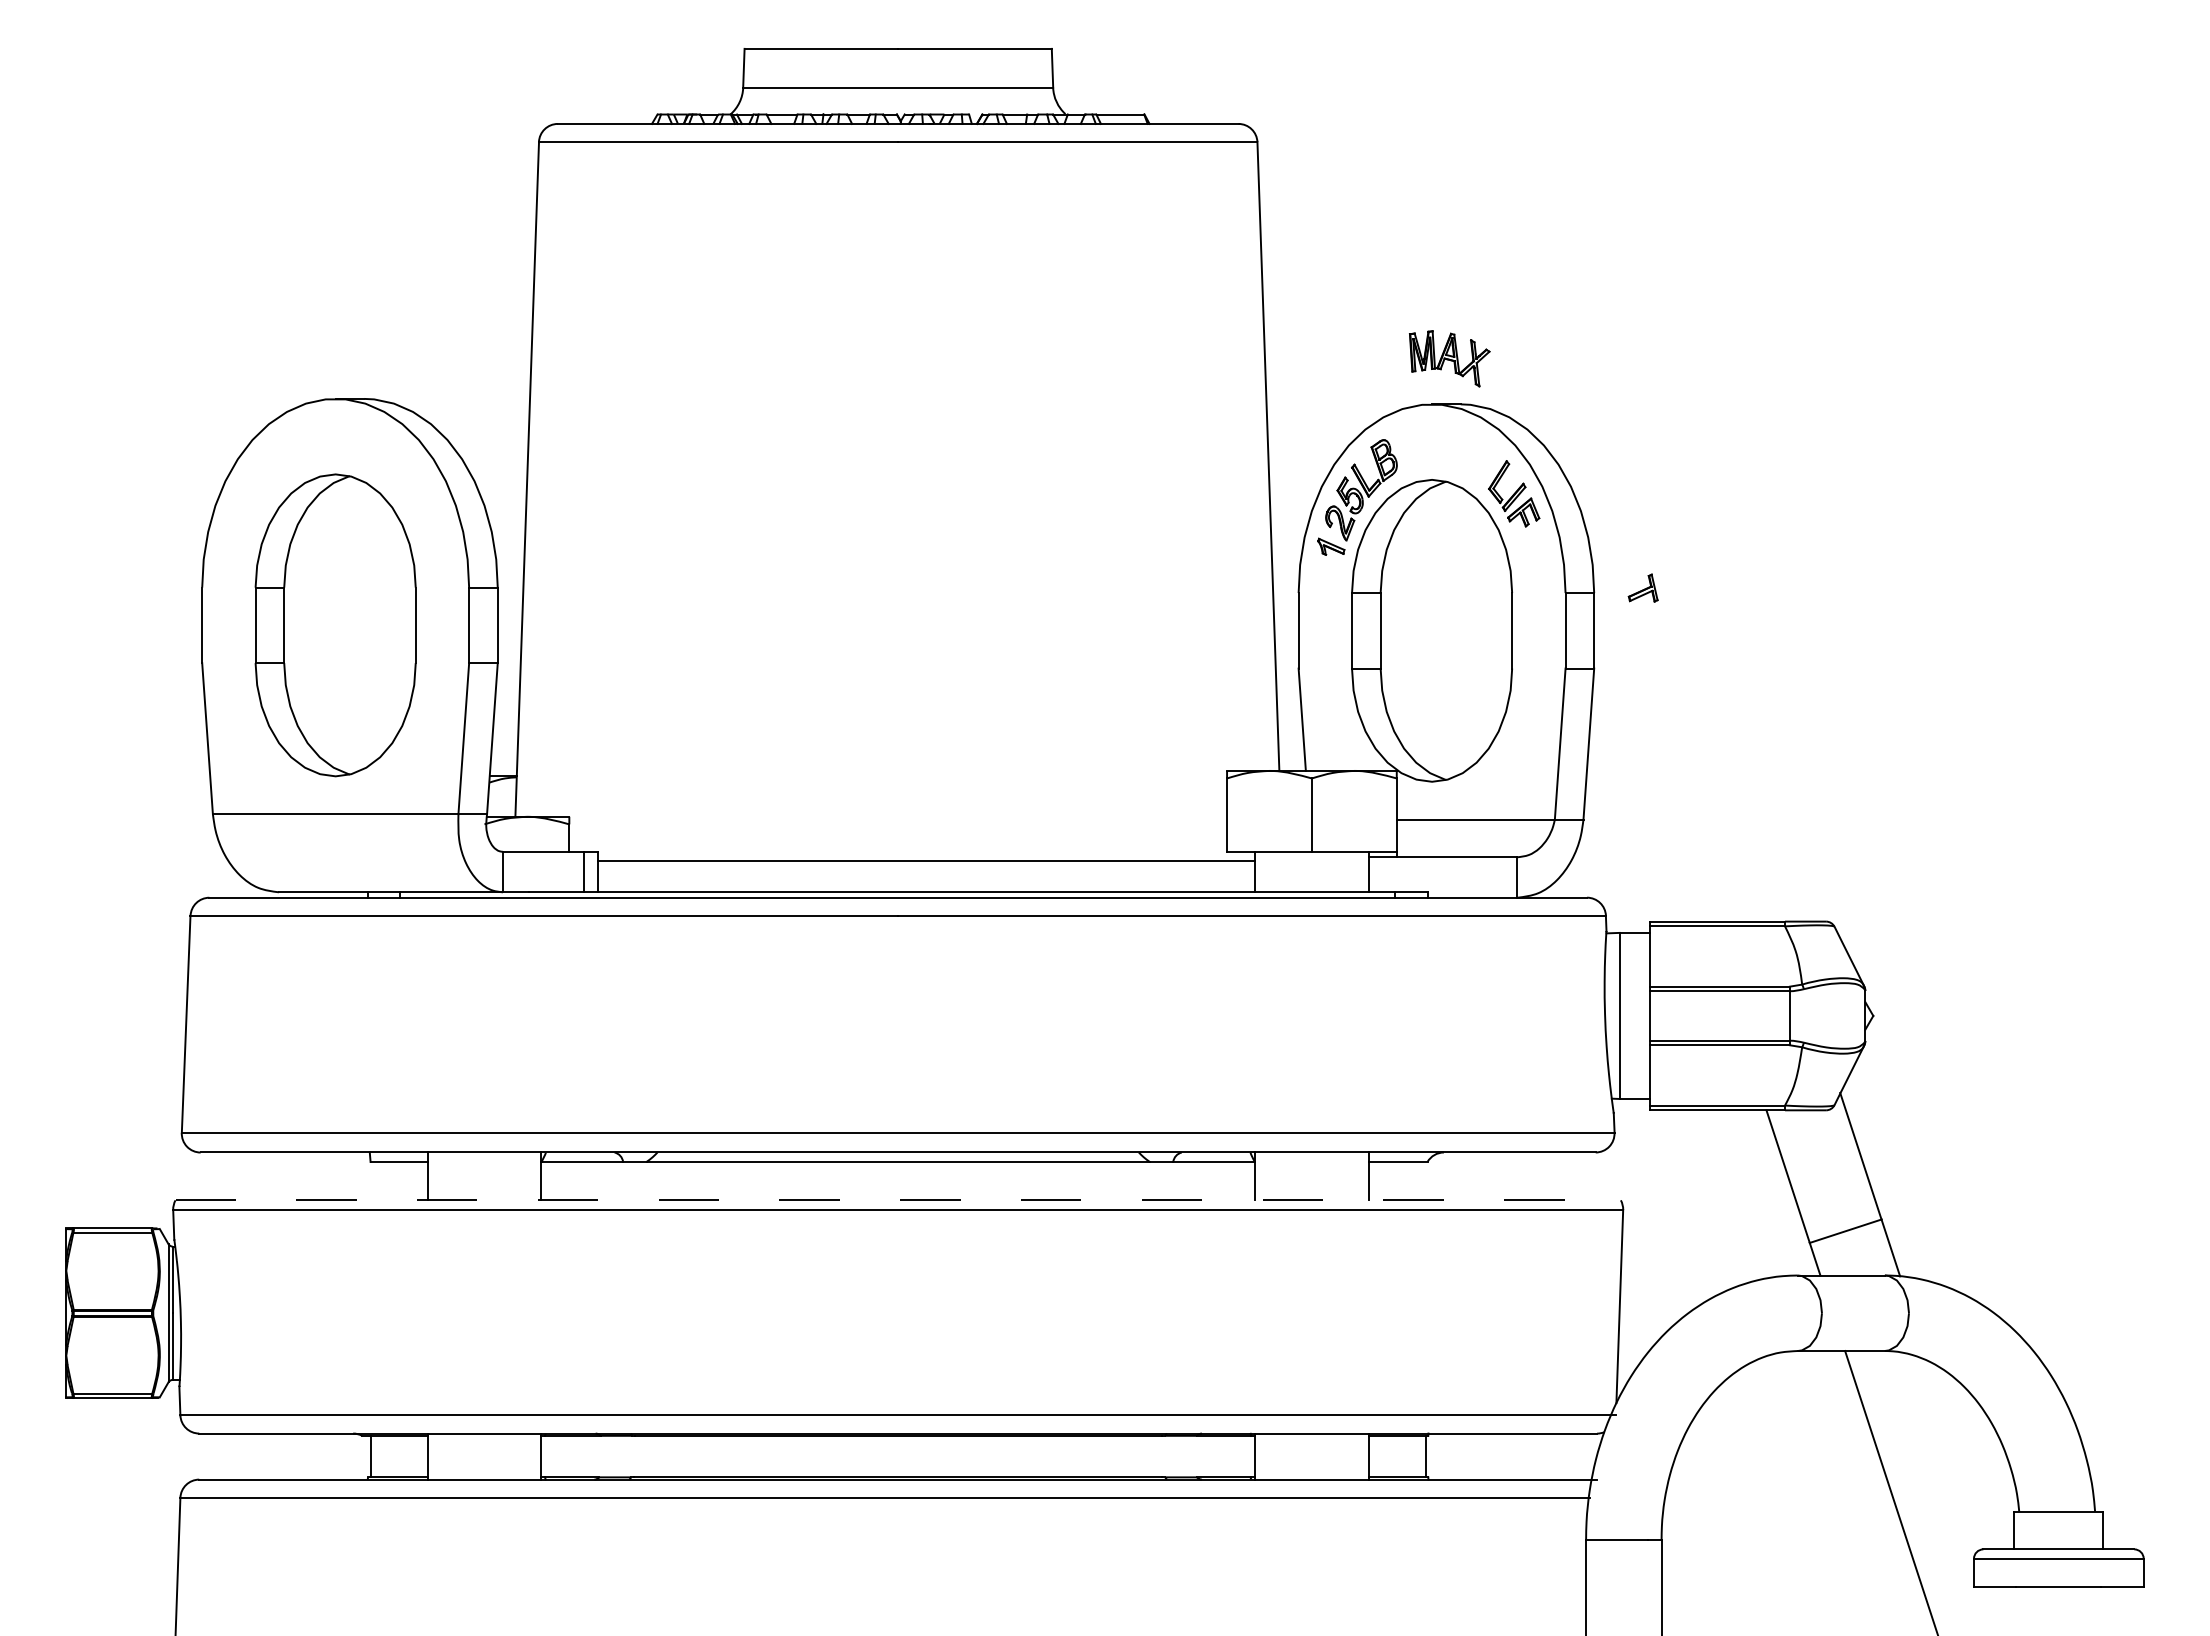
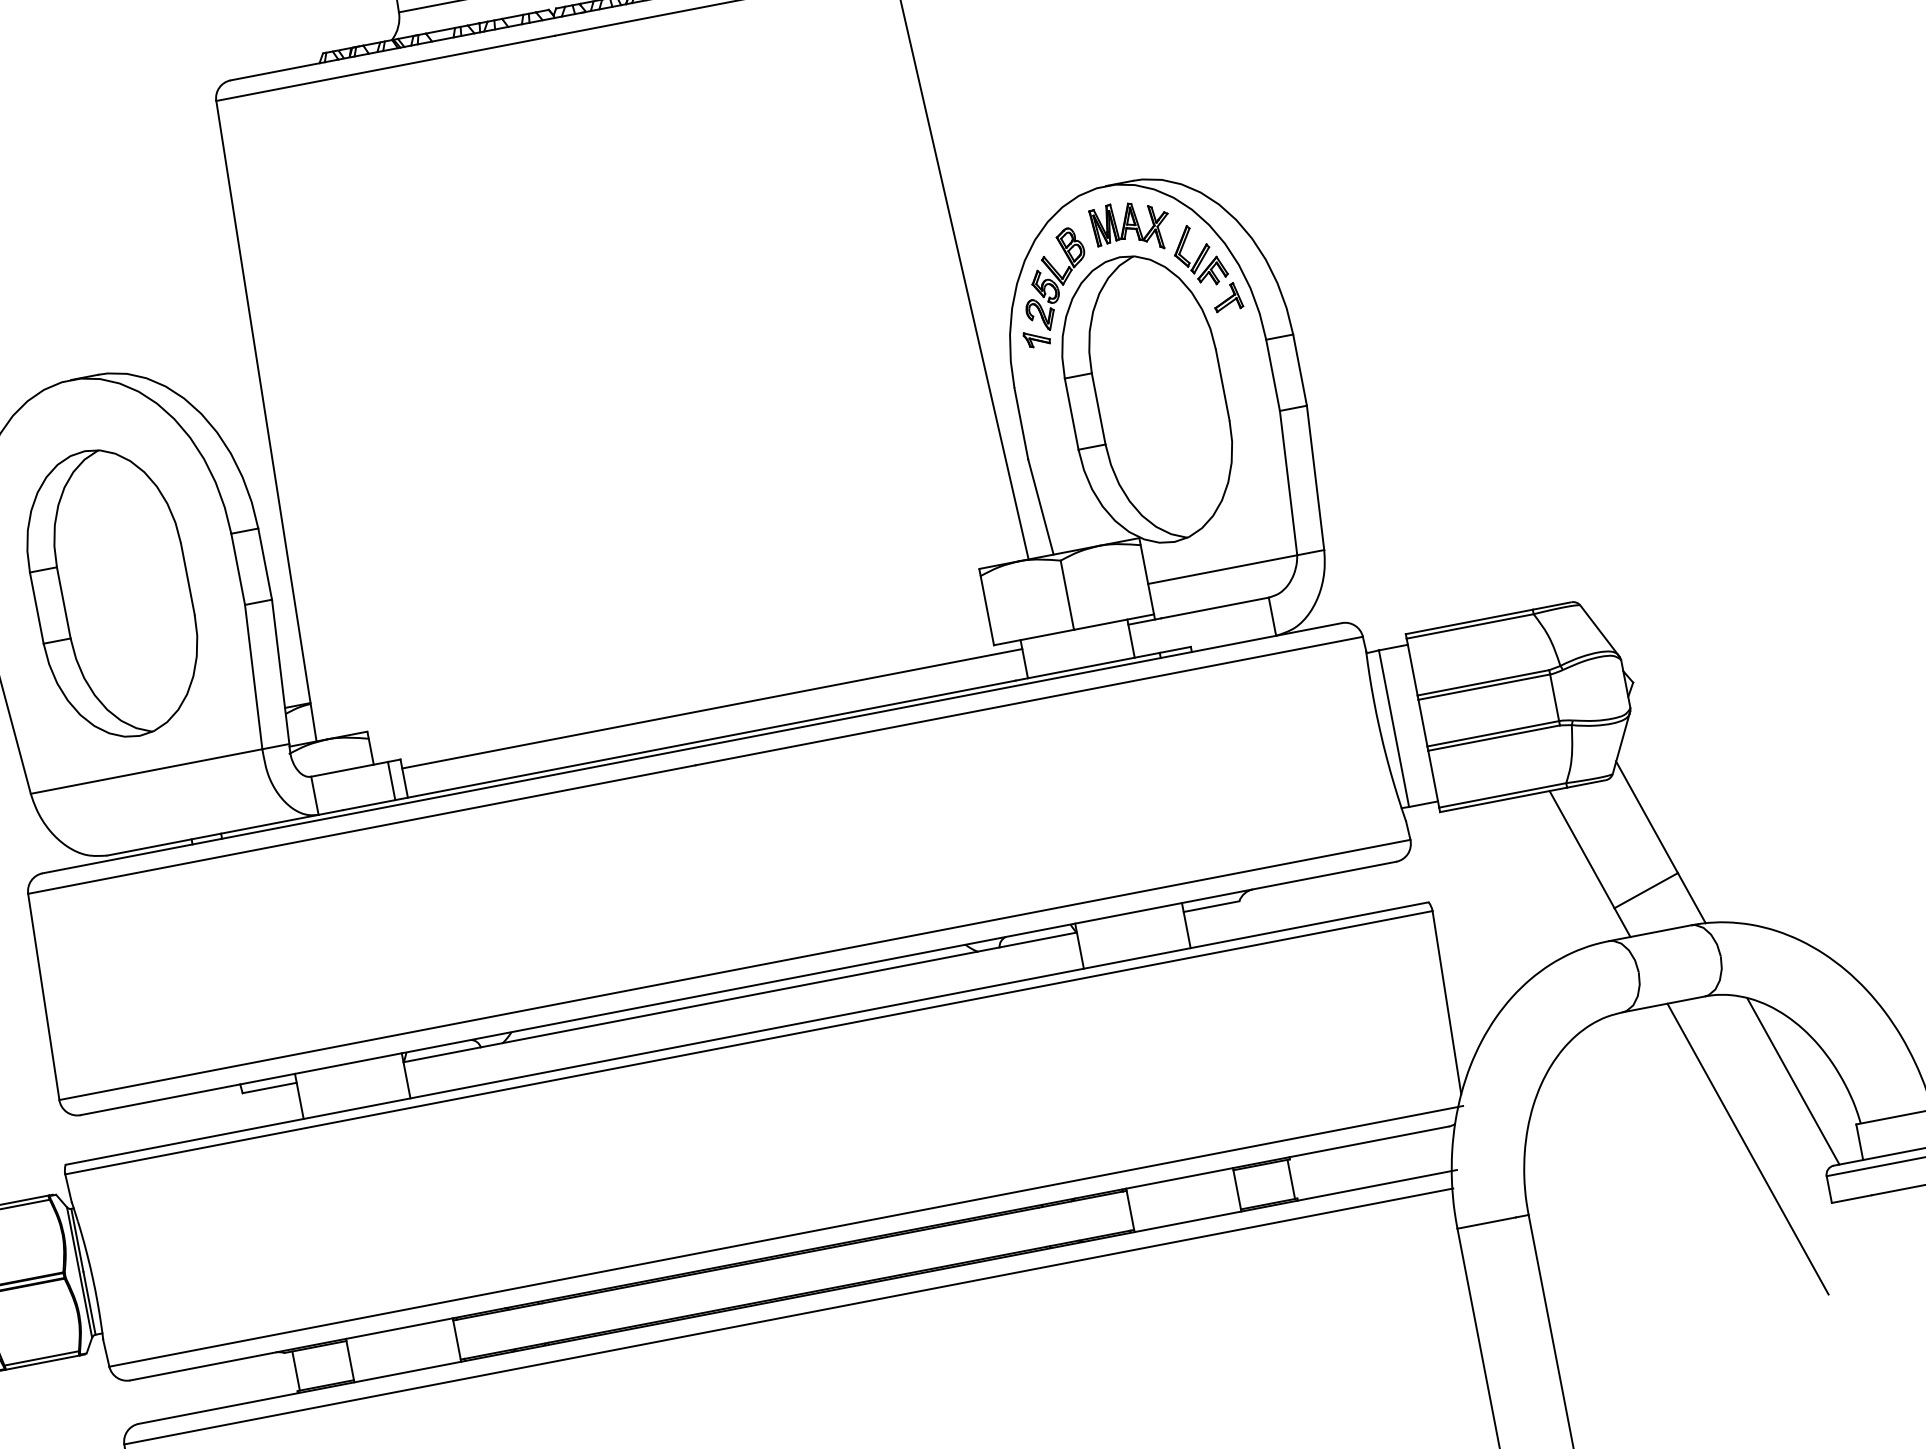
part: (1449, 358) -> (1131, 227), moved
part: (1642, 587) -> (1226, 296), moved
line: (898, 1200) -> (747, 1033), dashed -> solid
line: (1958, 1455) -> (1793, 1081), added

